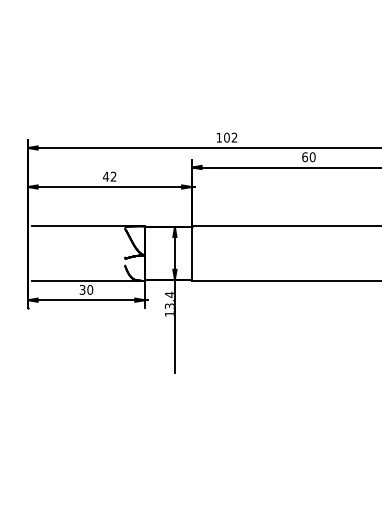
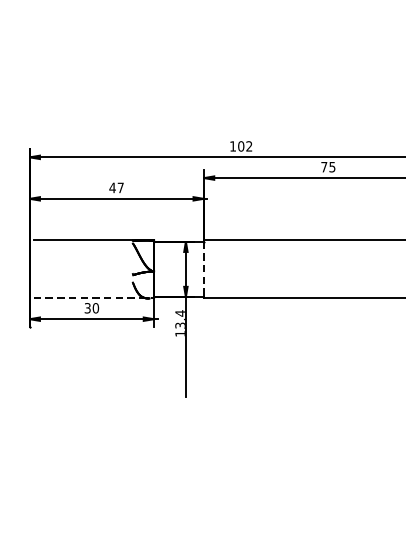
text: (308, 157) -> (327, 167), 60 -> 75
text: (113, 176) -> (120, 187), 42 -> 47
line: (191, 253) -> (203, 269), solid -> dashed
line: (88, 280) -> (94, 298), solid -> dashed

